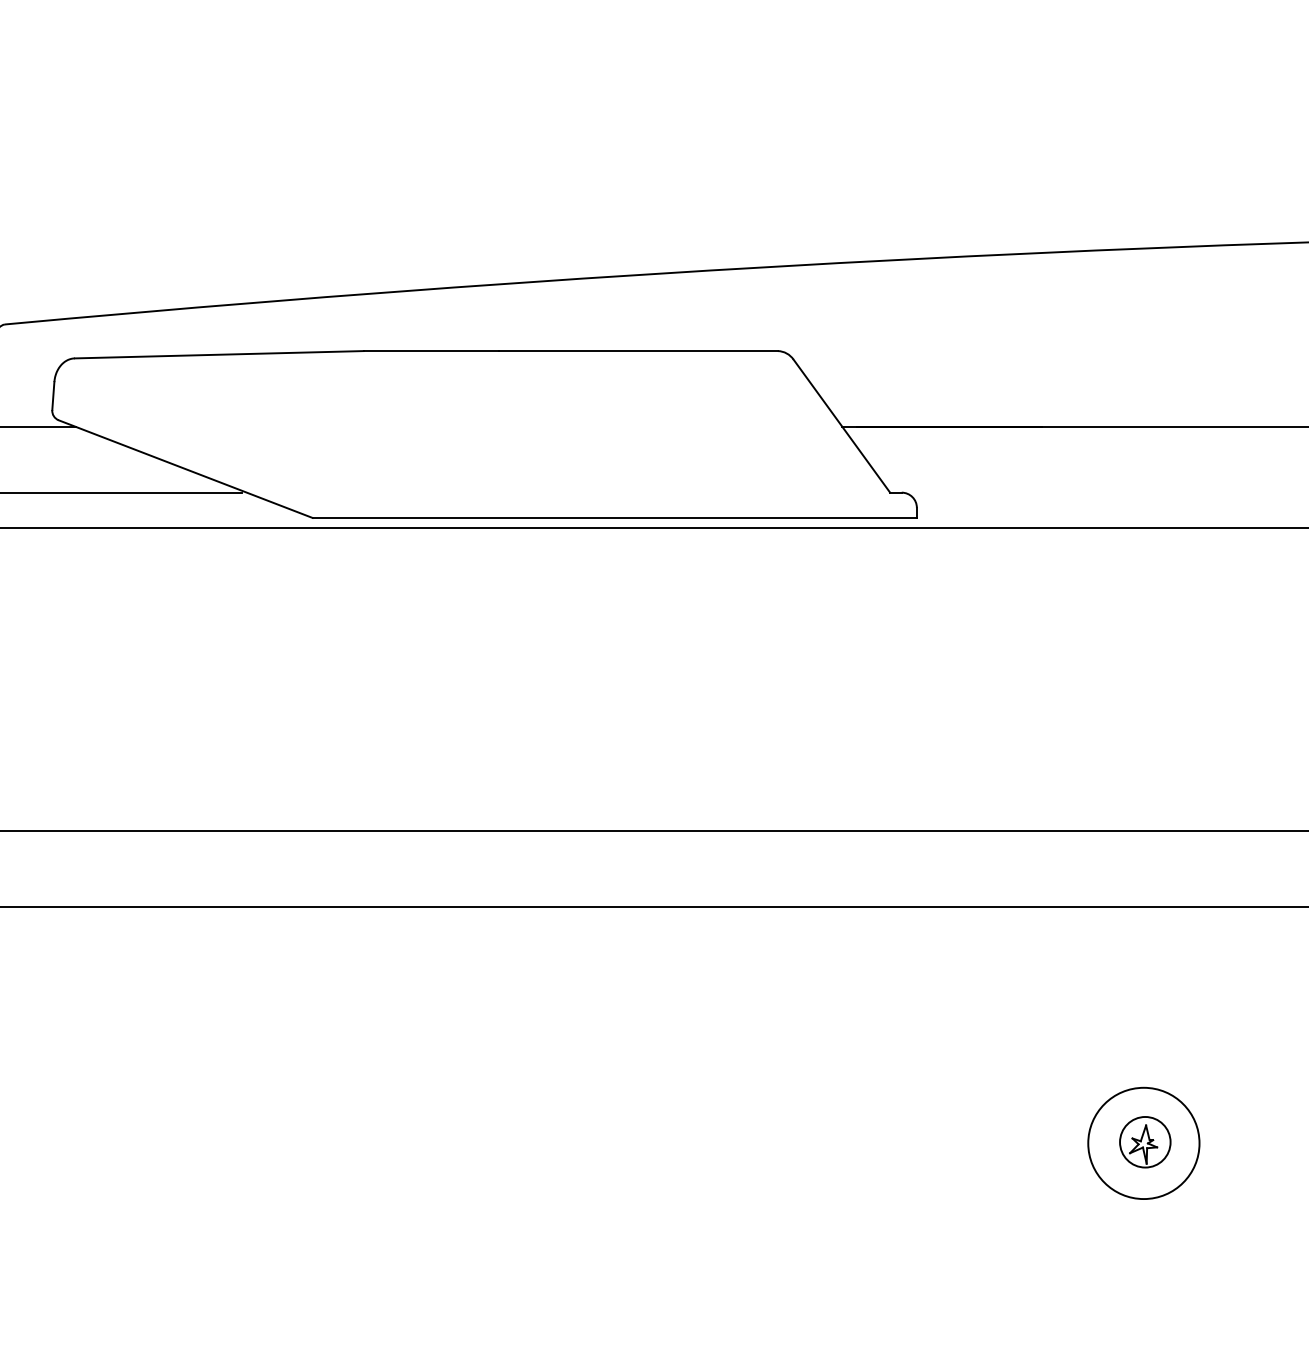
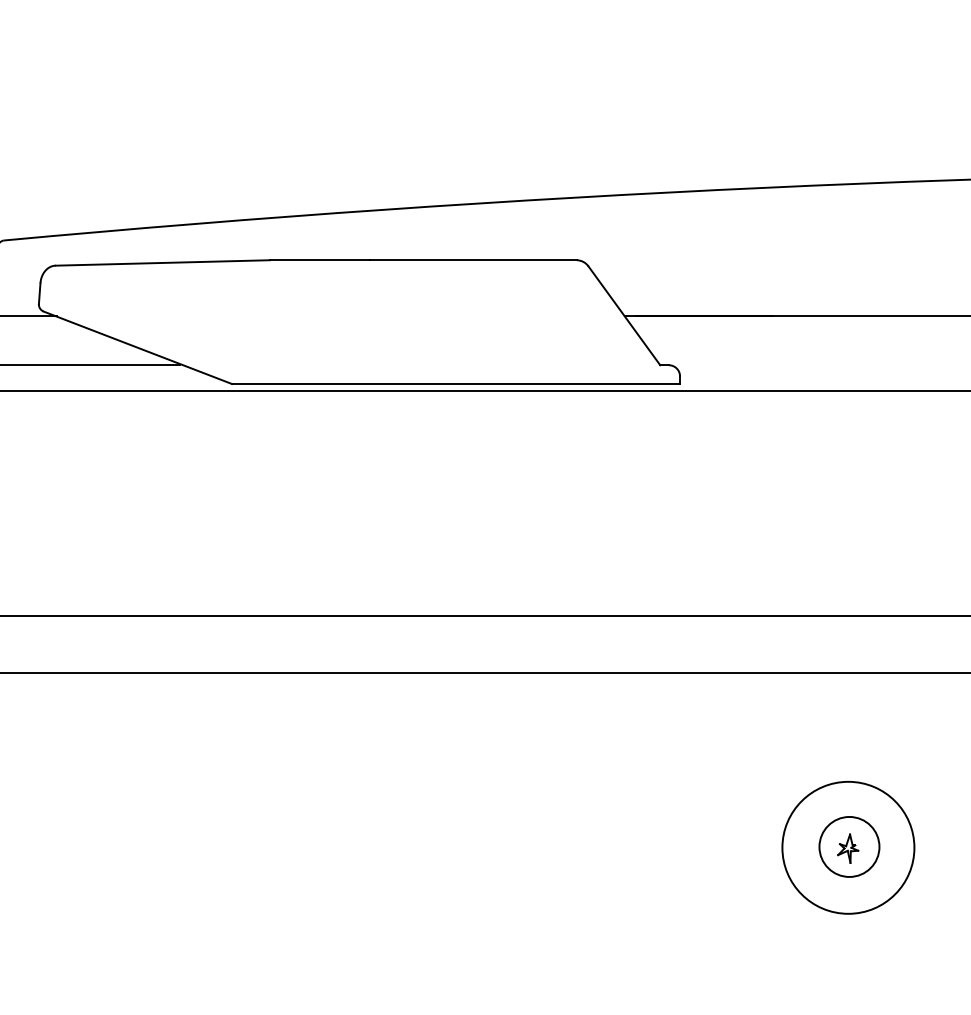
circle: (1145, 1141) -> (849, 846), size x1.6
circle: (1144, 1142) -> (848, 847), size x1.6

